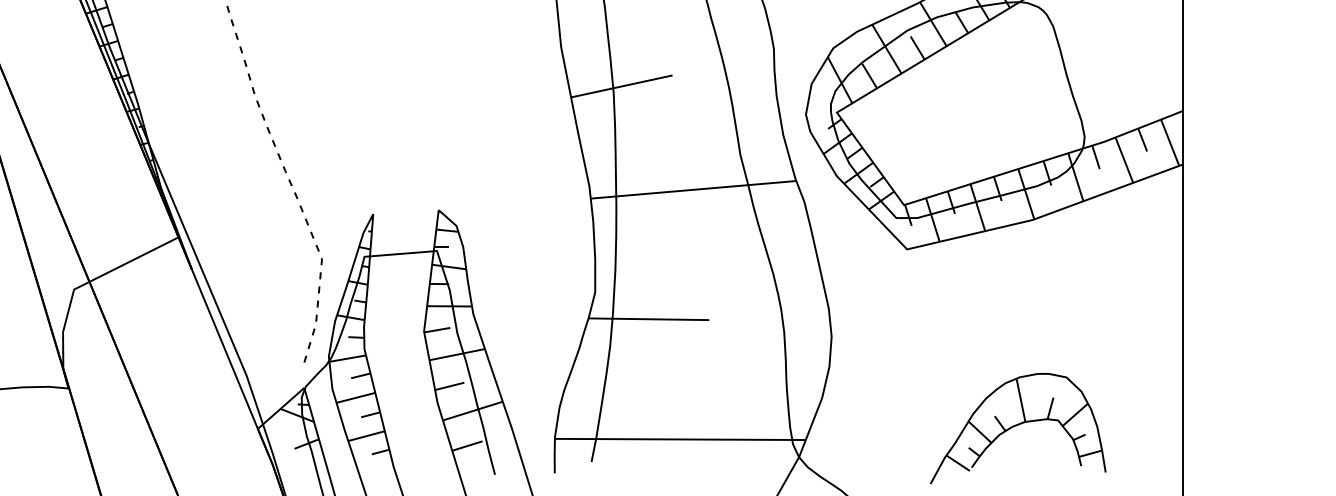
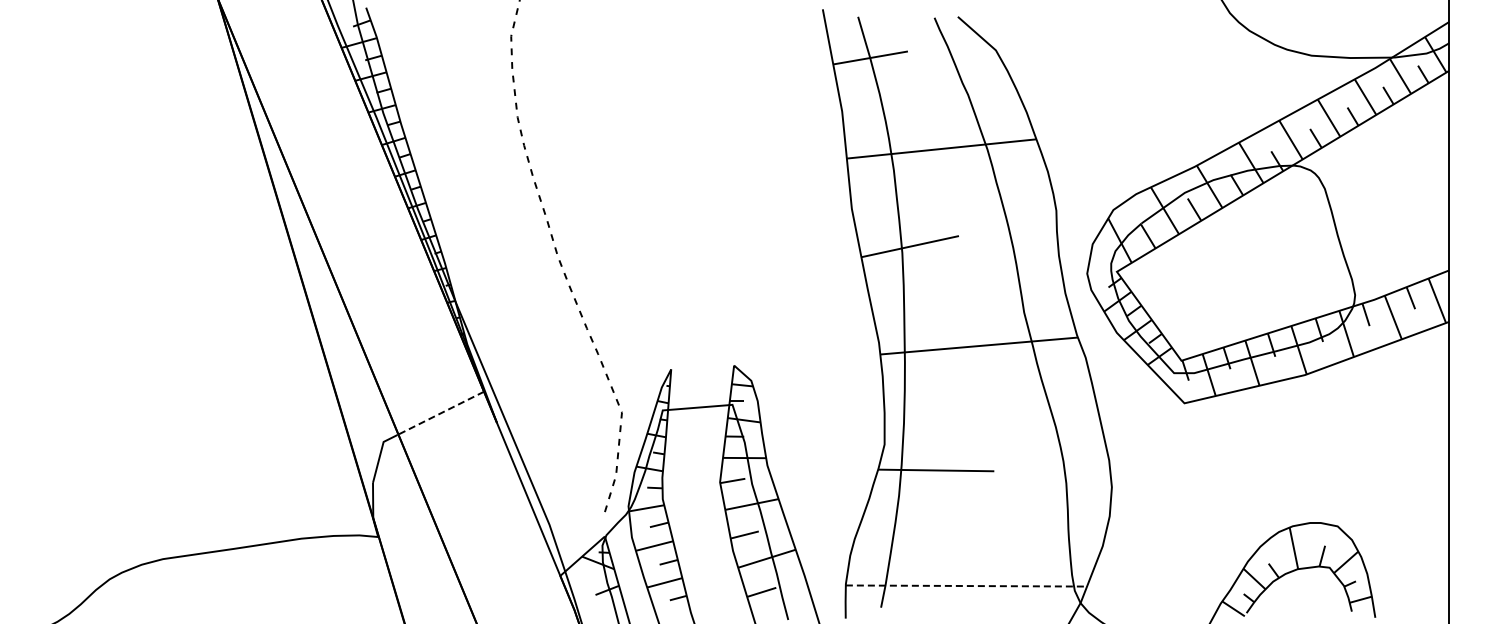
line: (133, 260) -> (440, 413), solid -> dashed
line: (680, 439) -> (966, 586), solid -> dashed

